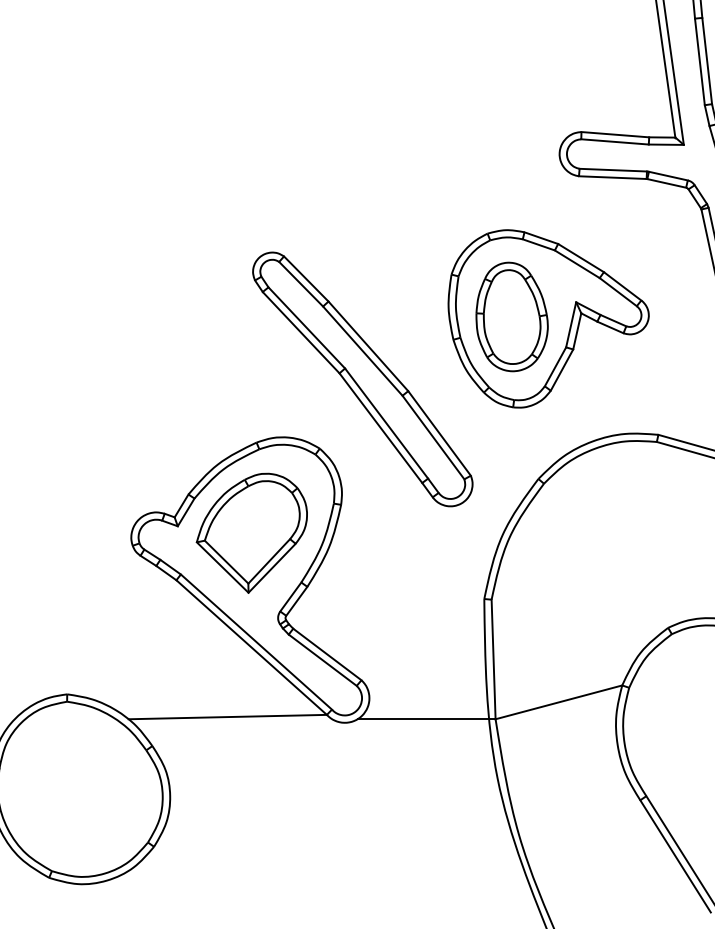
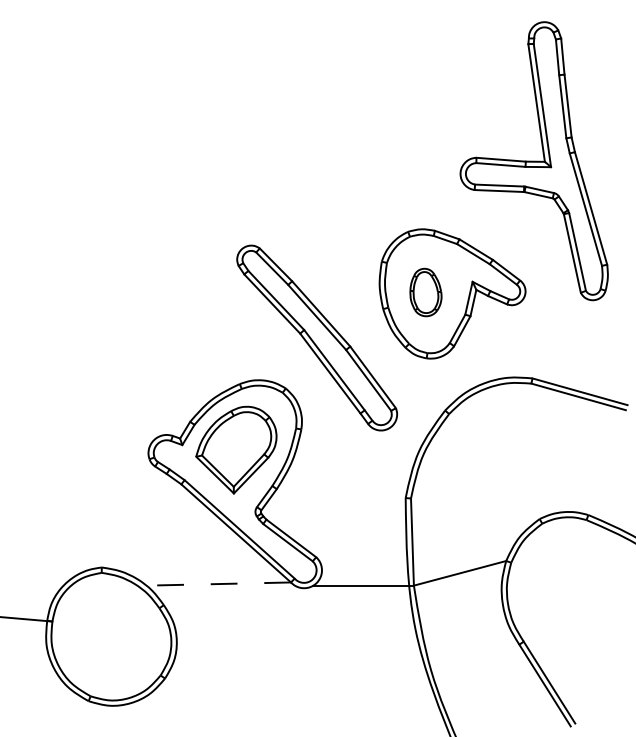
part: (511, 316) -> (425, 292), size x0.6
line: (227, 717) -> (218, 584), solid -> dashed

